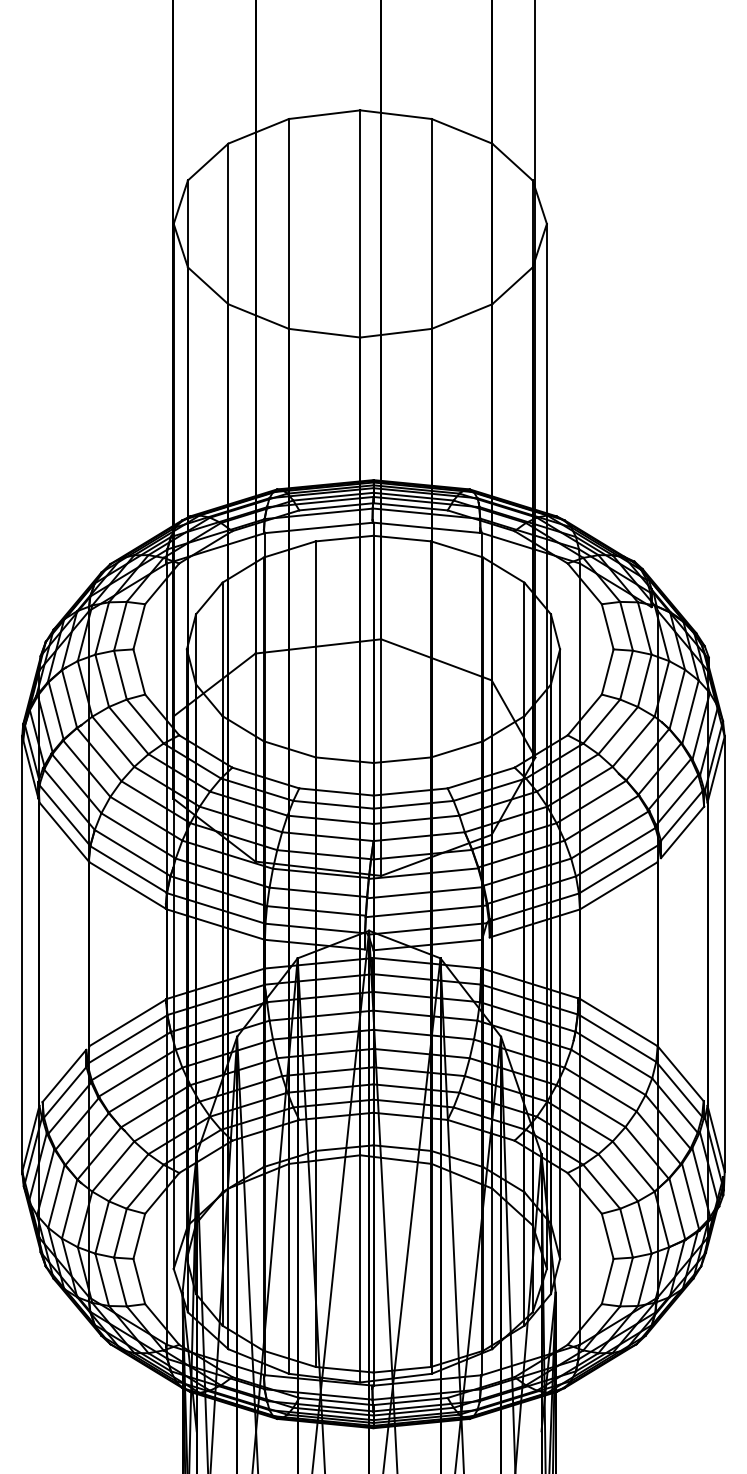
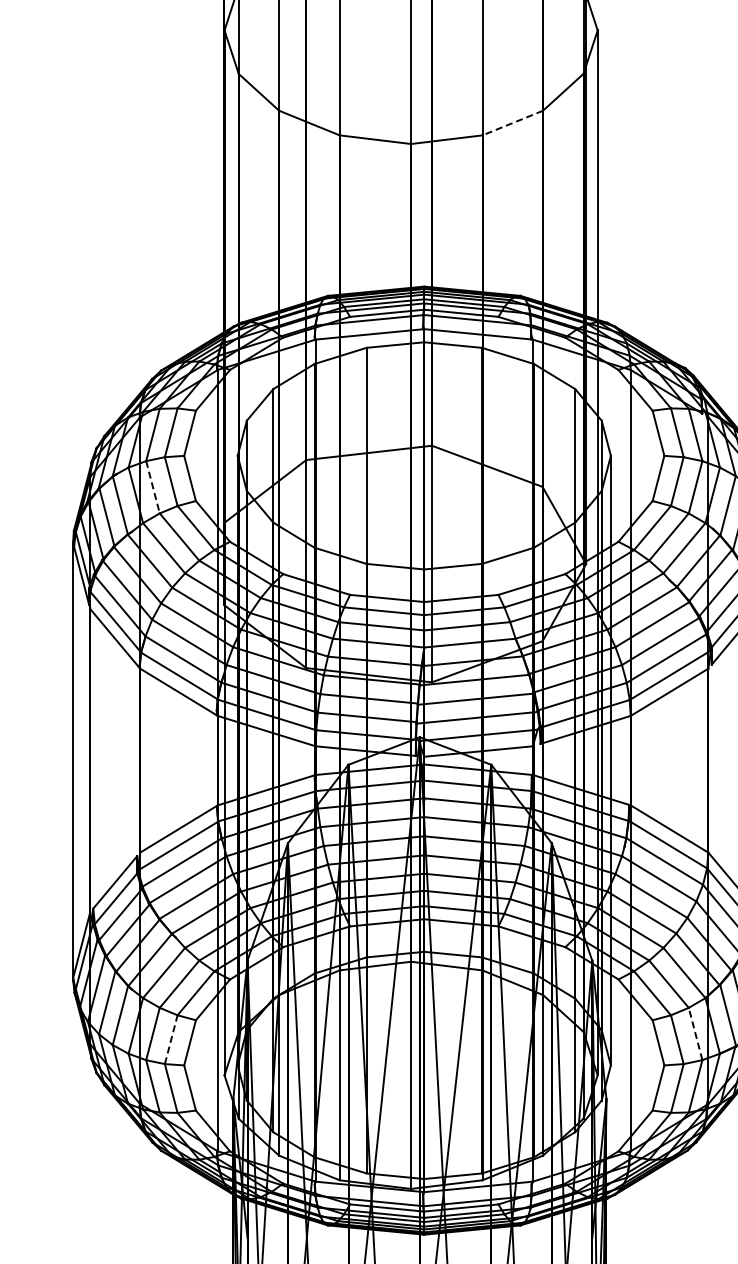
line: (461, 316) -> (512, 122), solid -> dashed
line: (102, 681) -> (153, 487), solid -> dashed
line: (644, 1227) -> (695, 1033), solid -> dashed
line: (120, 1232) -> (171, 1038), solid -> dashed

